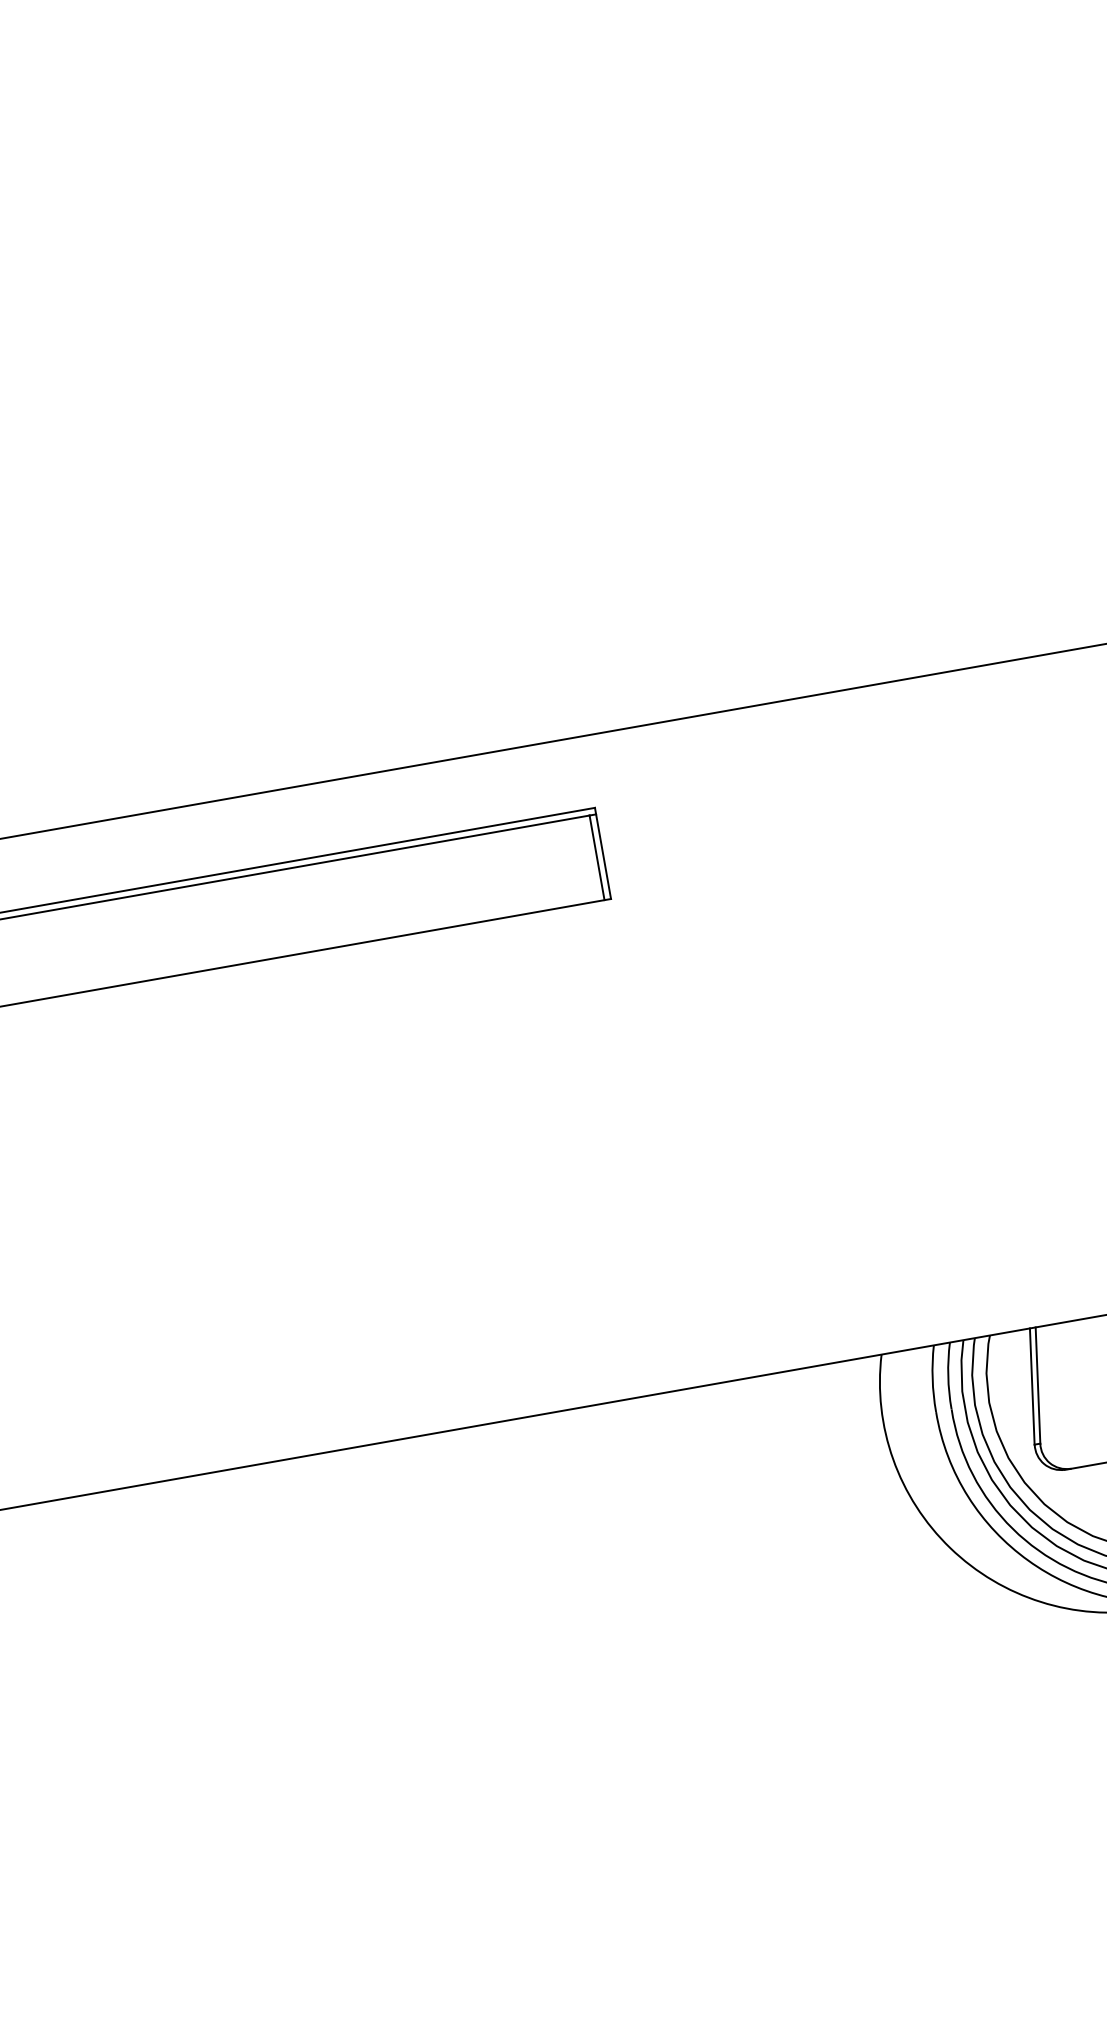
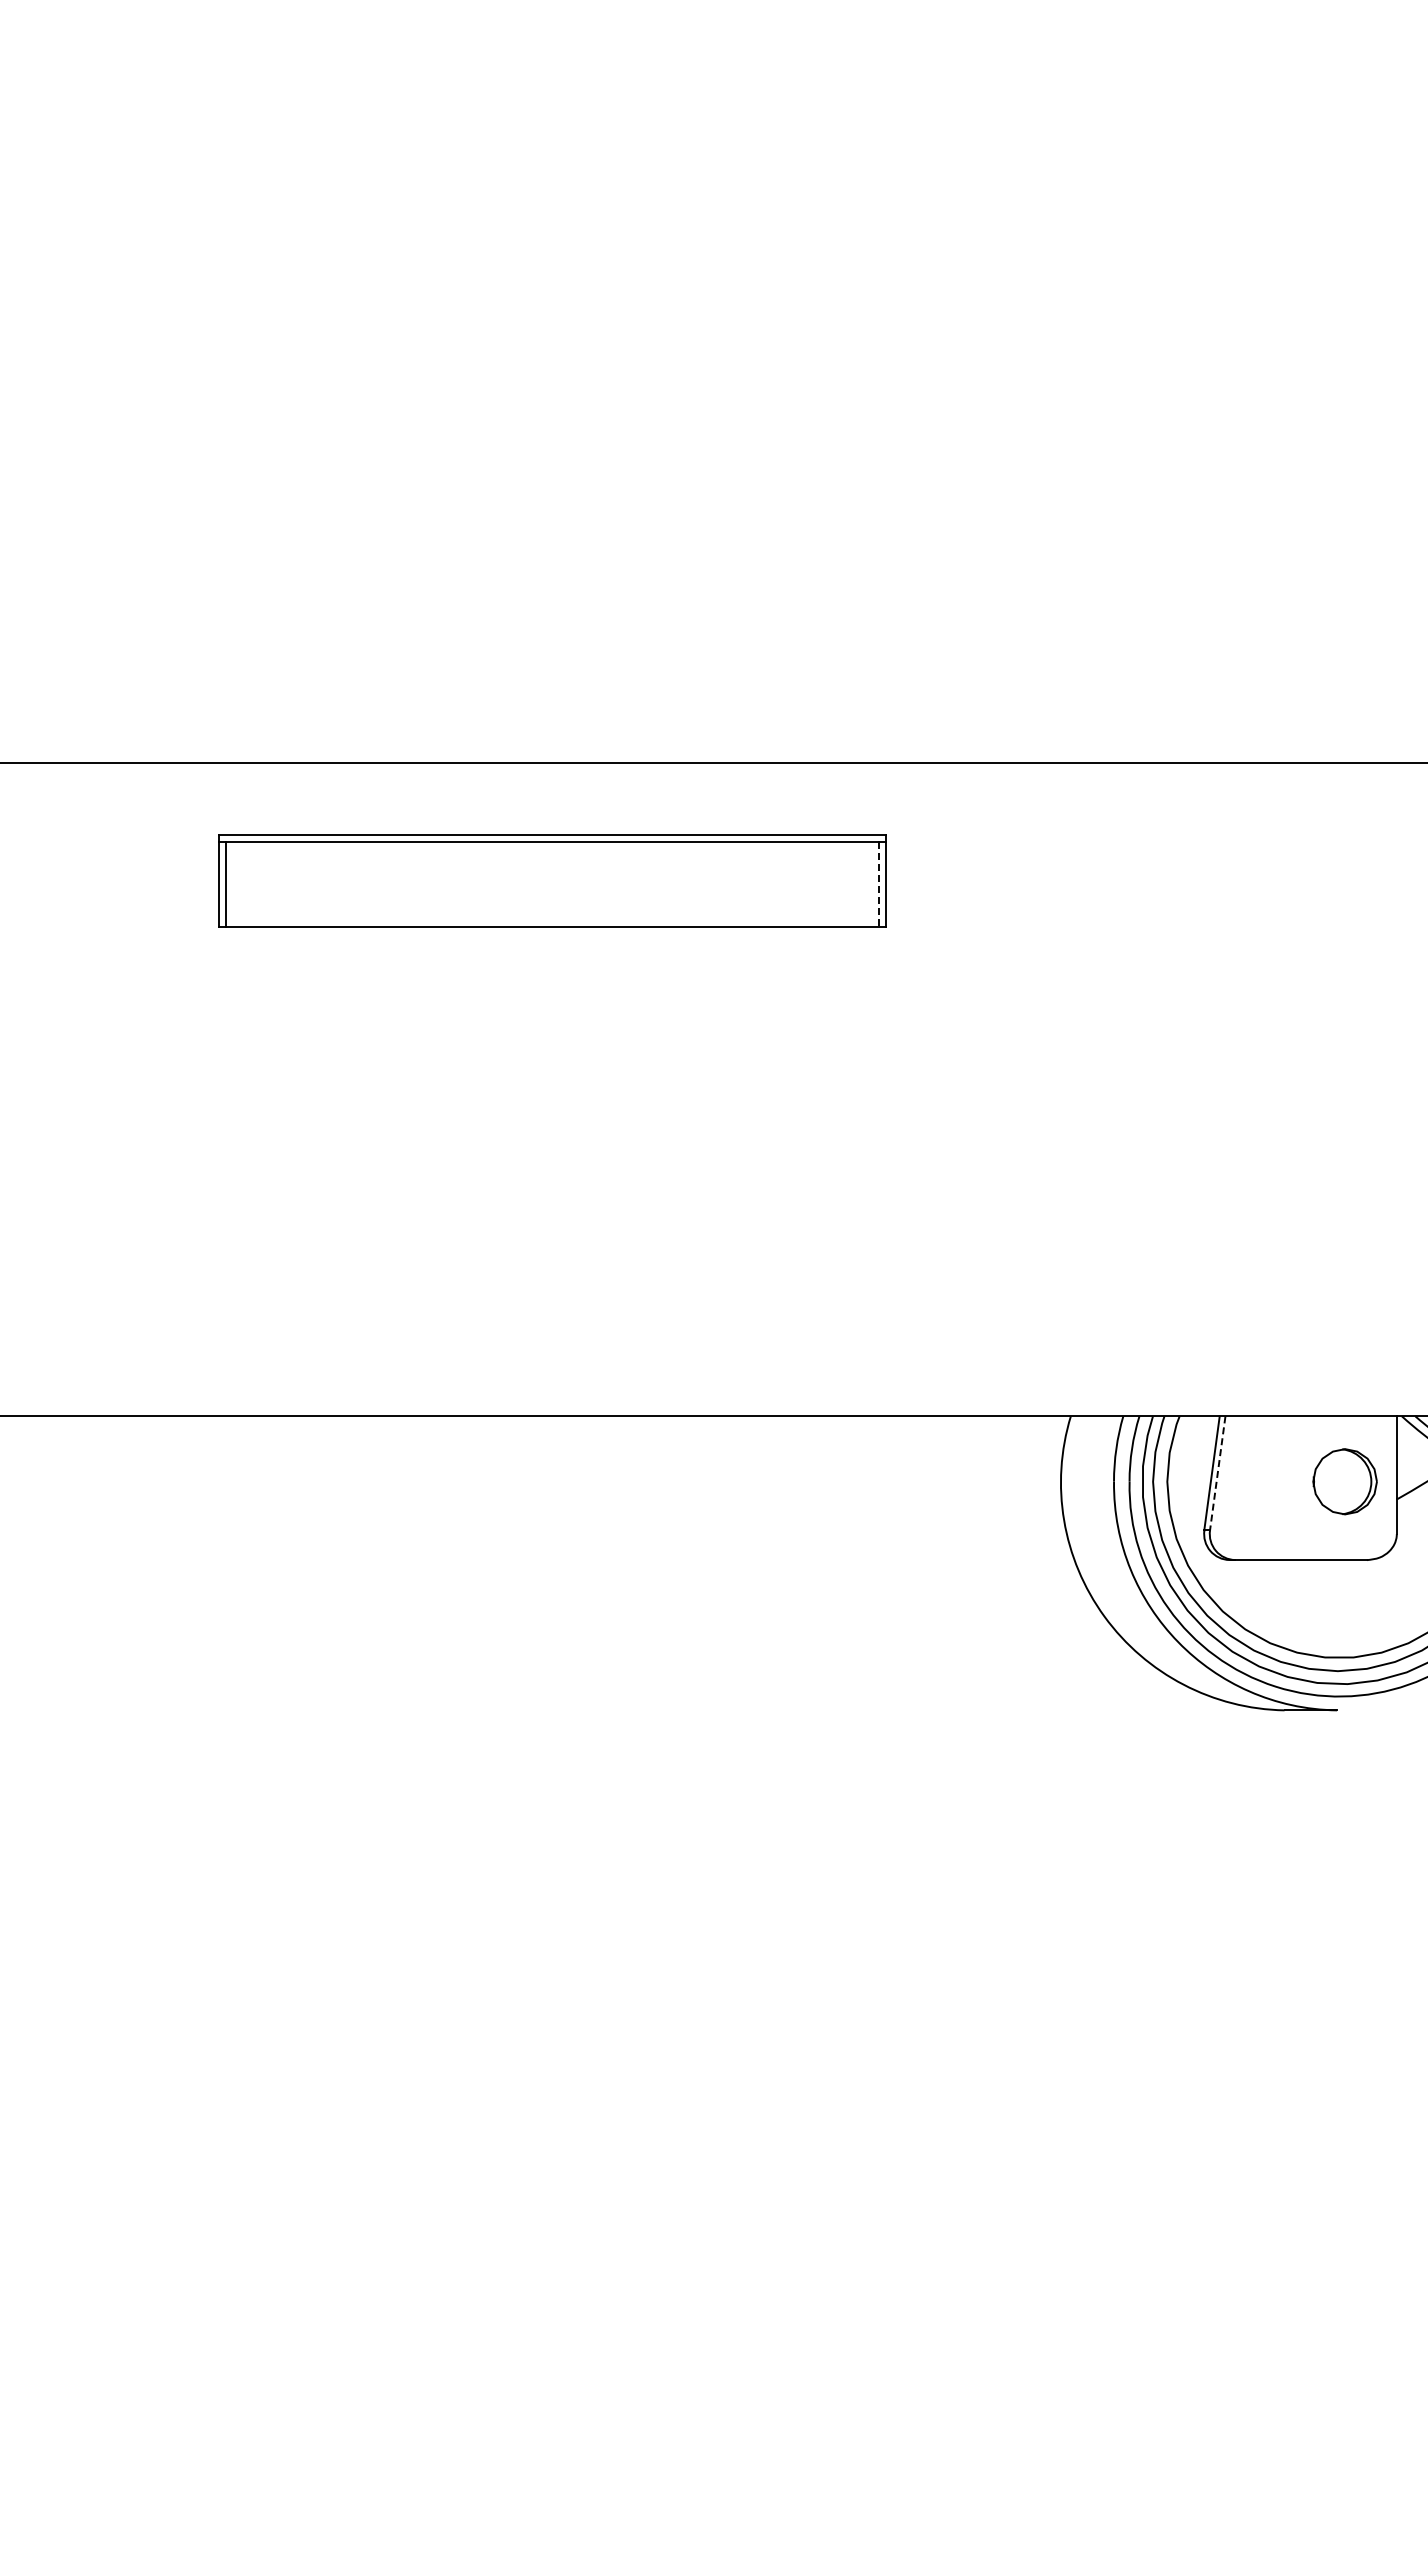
line: (597, 858) -> (879, 884), solid -> dashed
line: (1037, 1385) -> (1217, 1473), solid -> dashed

